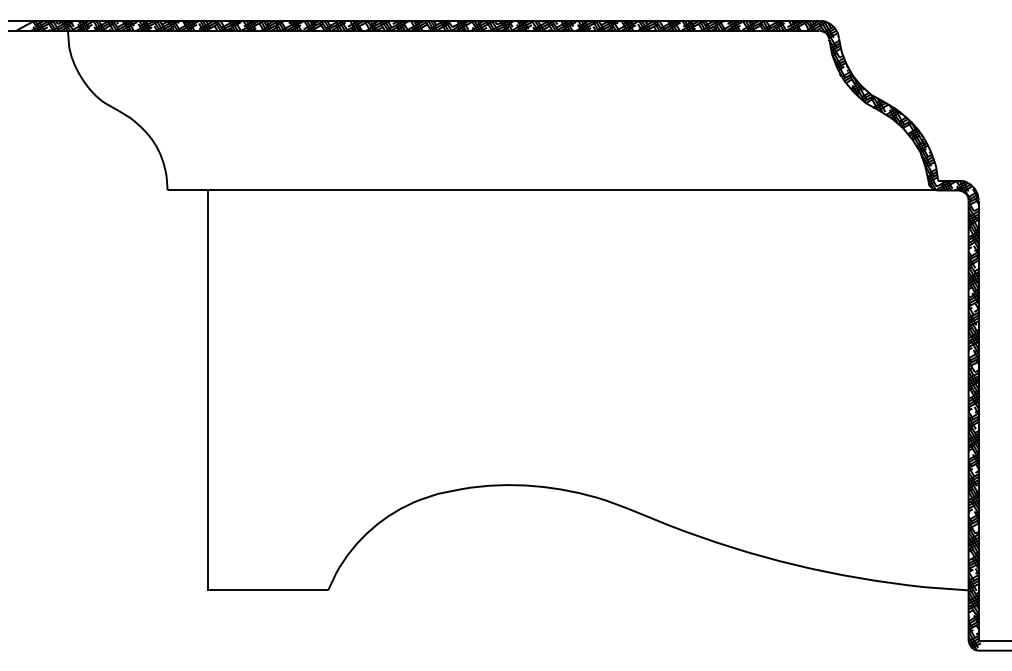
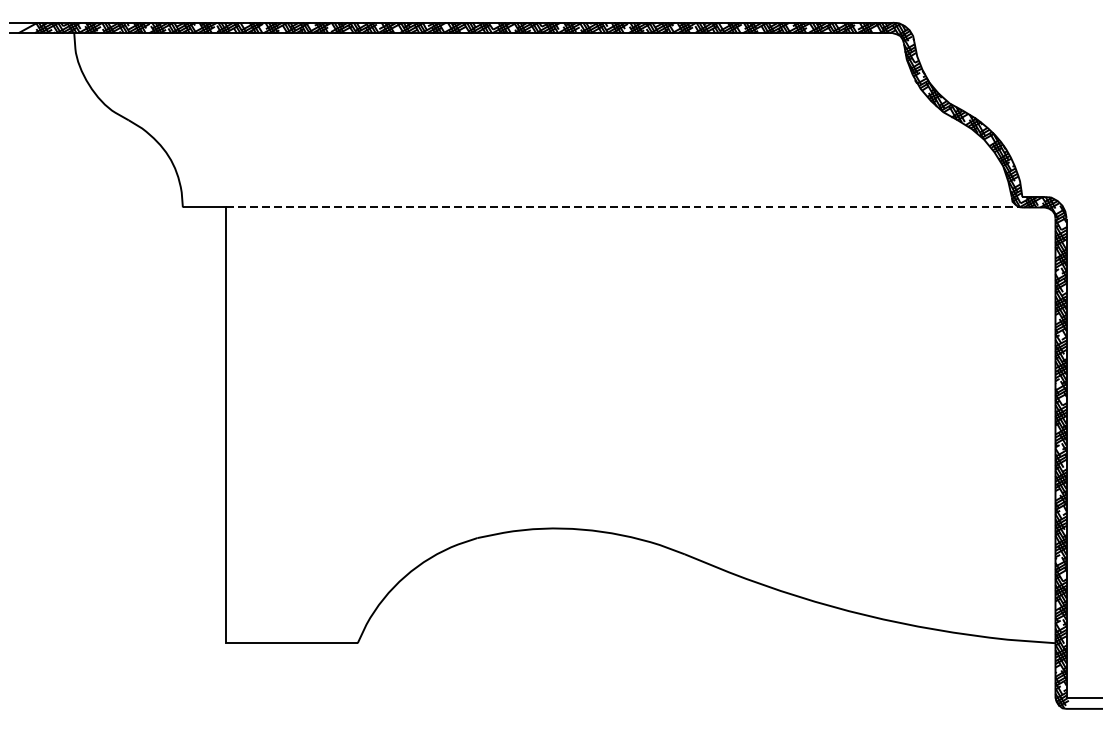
line: (573, 190) -> (625, 207), solid -> dashed

